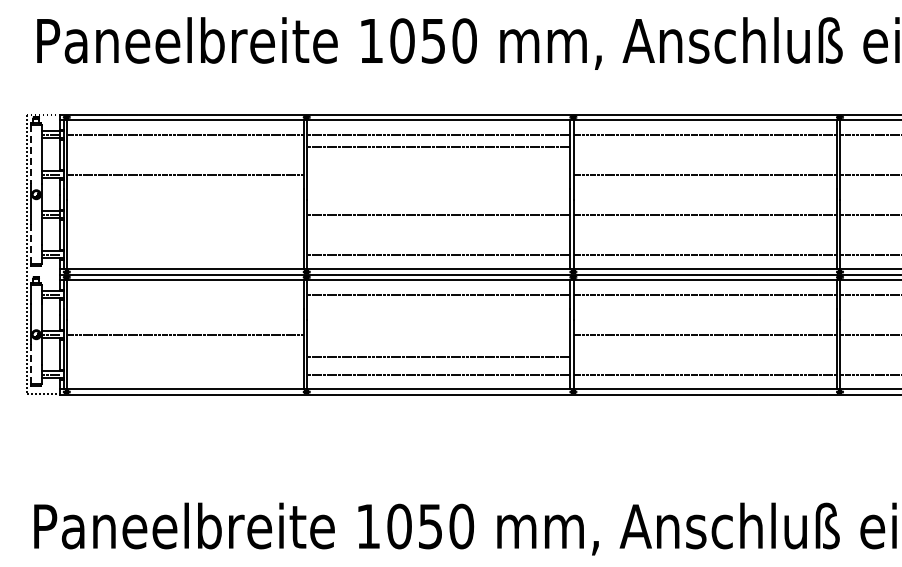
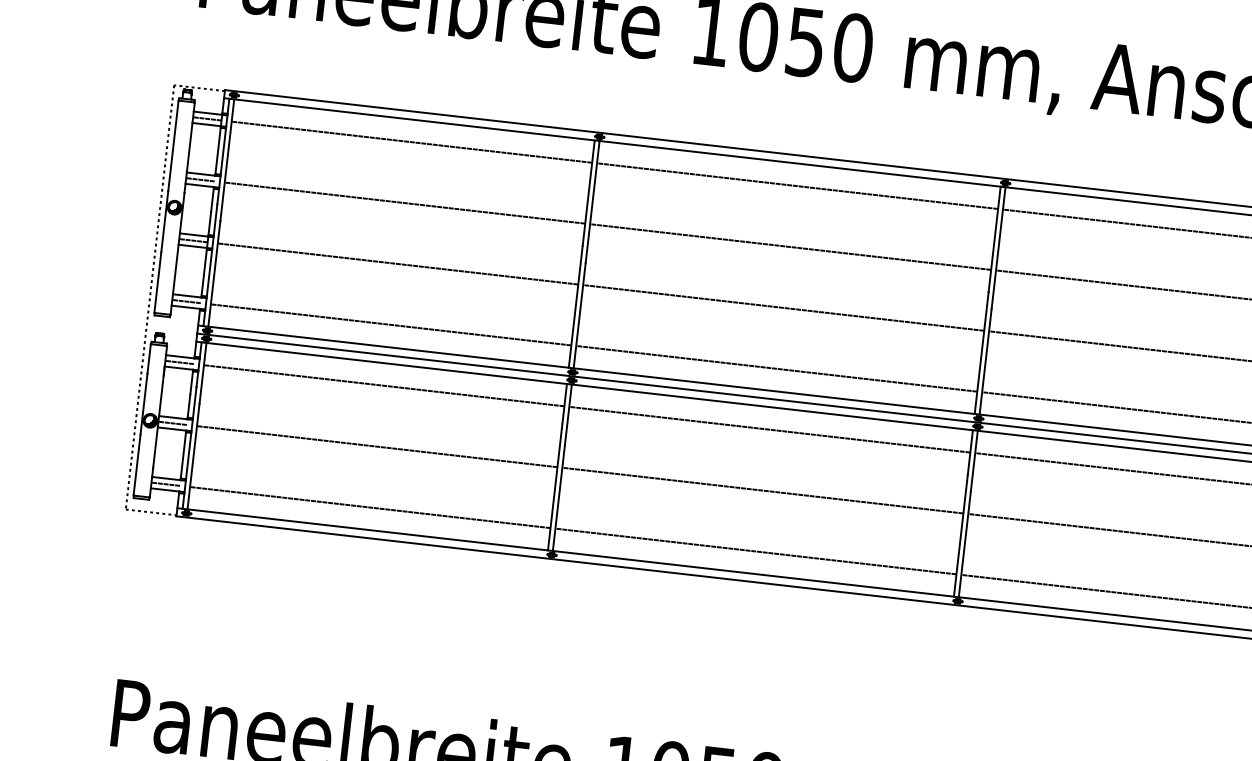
line: (438, 146) -> (790, 246), moved
line: (31, 154) -> (174, 145), dashed -> solid
line: (185, 214) -> (398, 263), added
line: (31, 244) -> (158, 282), dashed -> solid
line: (185, 254) -> (391, 324), added
line: (185, 294) -> (384, 385), added
line: (438, 356) -> (762, 490), moved
line: (31, 364) -> (137, 465), dashed -> solid
line: (185, 374) -> (370, 507), added

